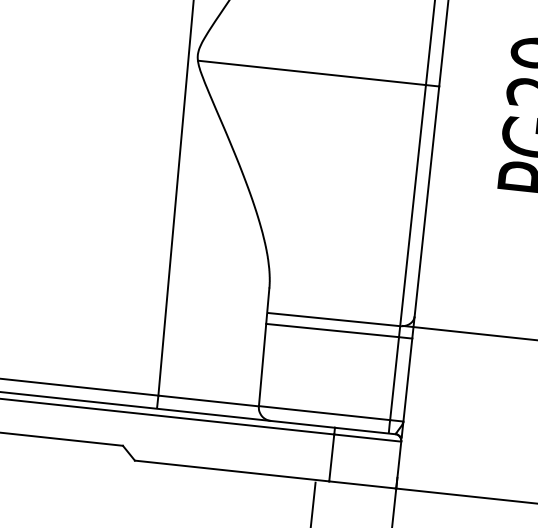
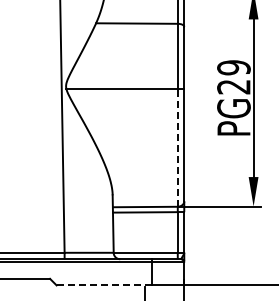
line: (412, 204) -> (177, 147), solid -> dashed
line: (232, 471) -> (104, 285), solid -> dashed

